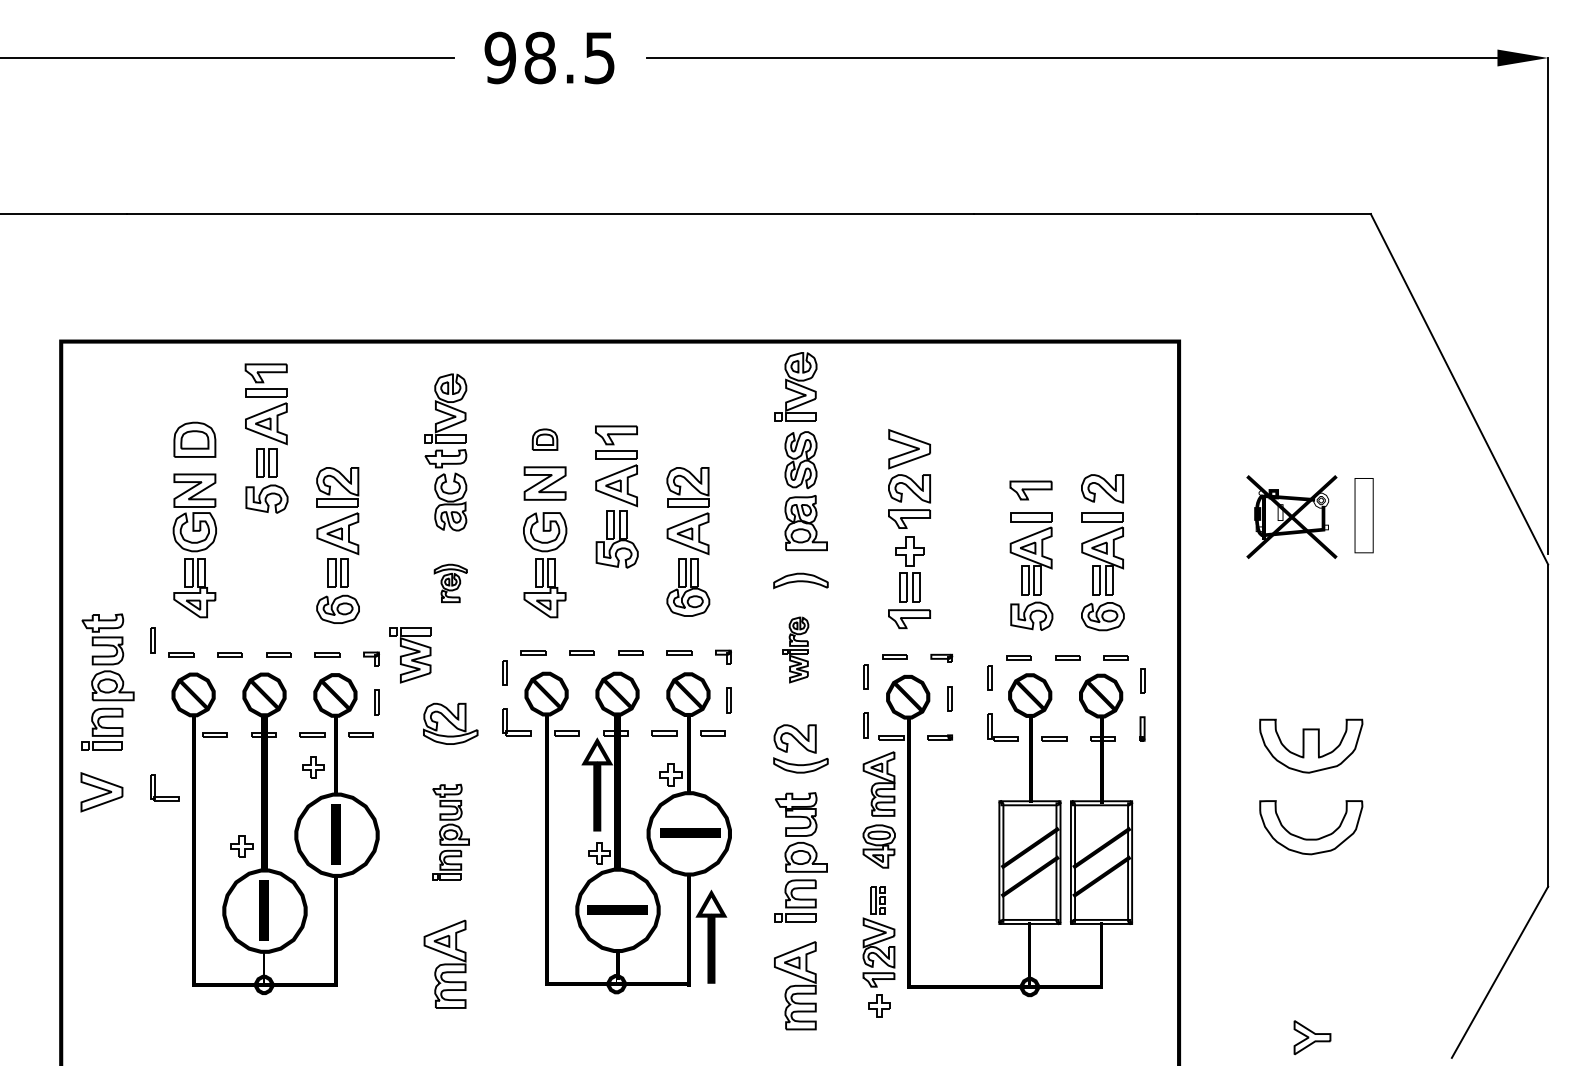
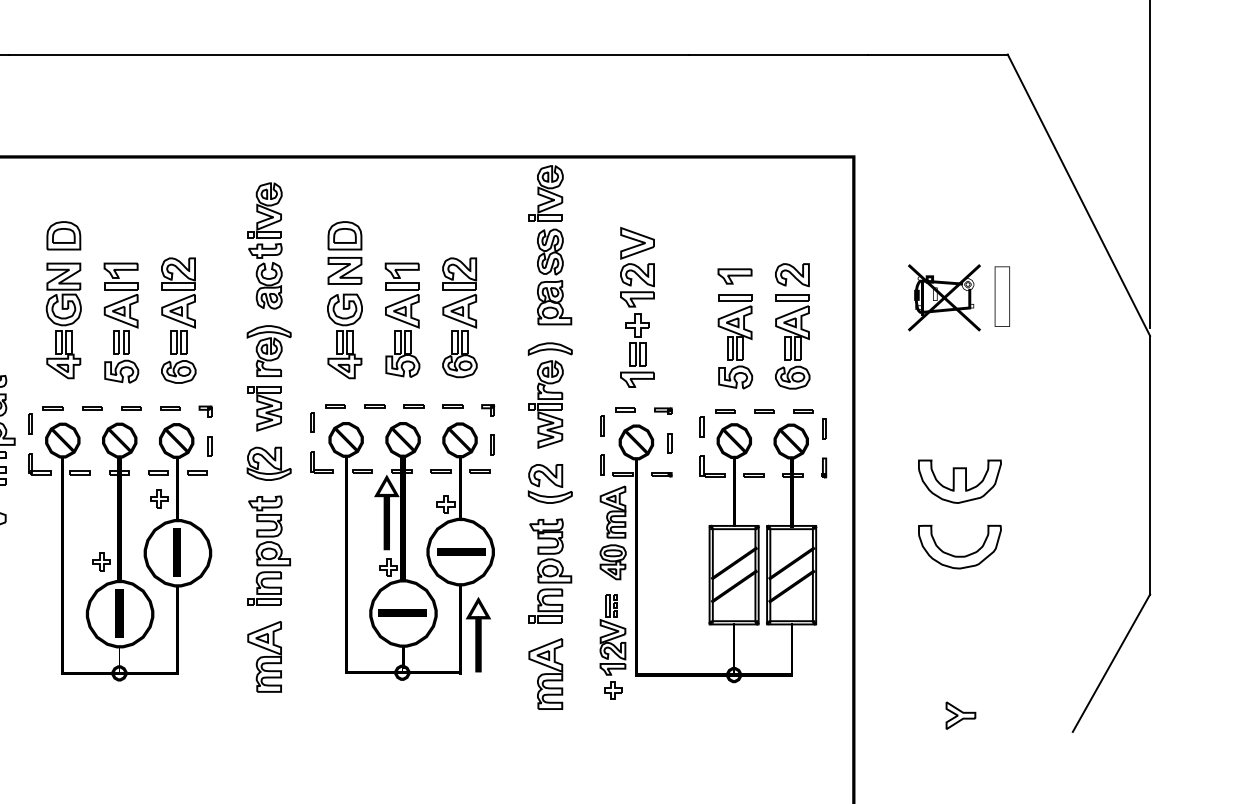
part: (266, 438) -> (121, 323), moved
part: (544, 439) -> (344, 235), size x1.67
part: (616, 496) -> (402, 319), moved
part: (450, 583) -> (269, 351), size x1.67
part: (152, 640) -> (29, 424), moved
part: (795, 649) -> (545, 404), size x1.67
part: (410, 655) -> (265, 408), moved
part: (155, 787) -> (32, 463), moved
part: (450, 831) -> (269, 550), size x1.43

